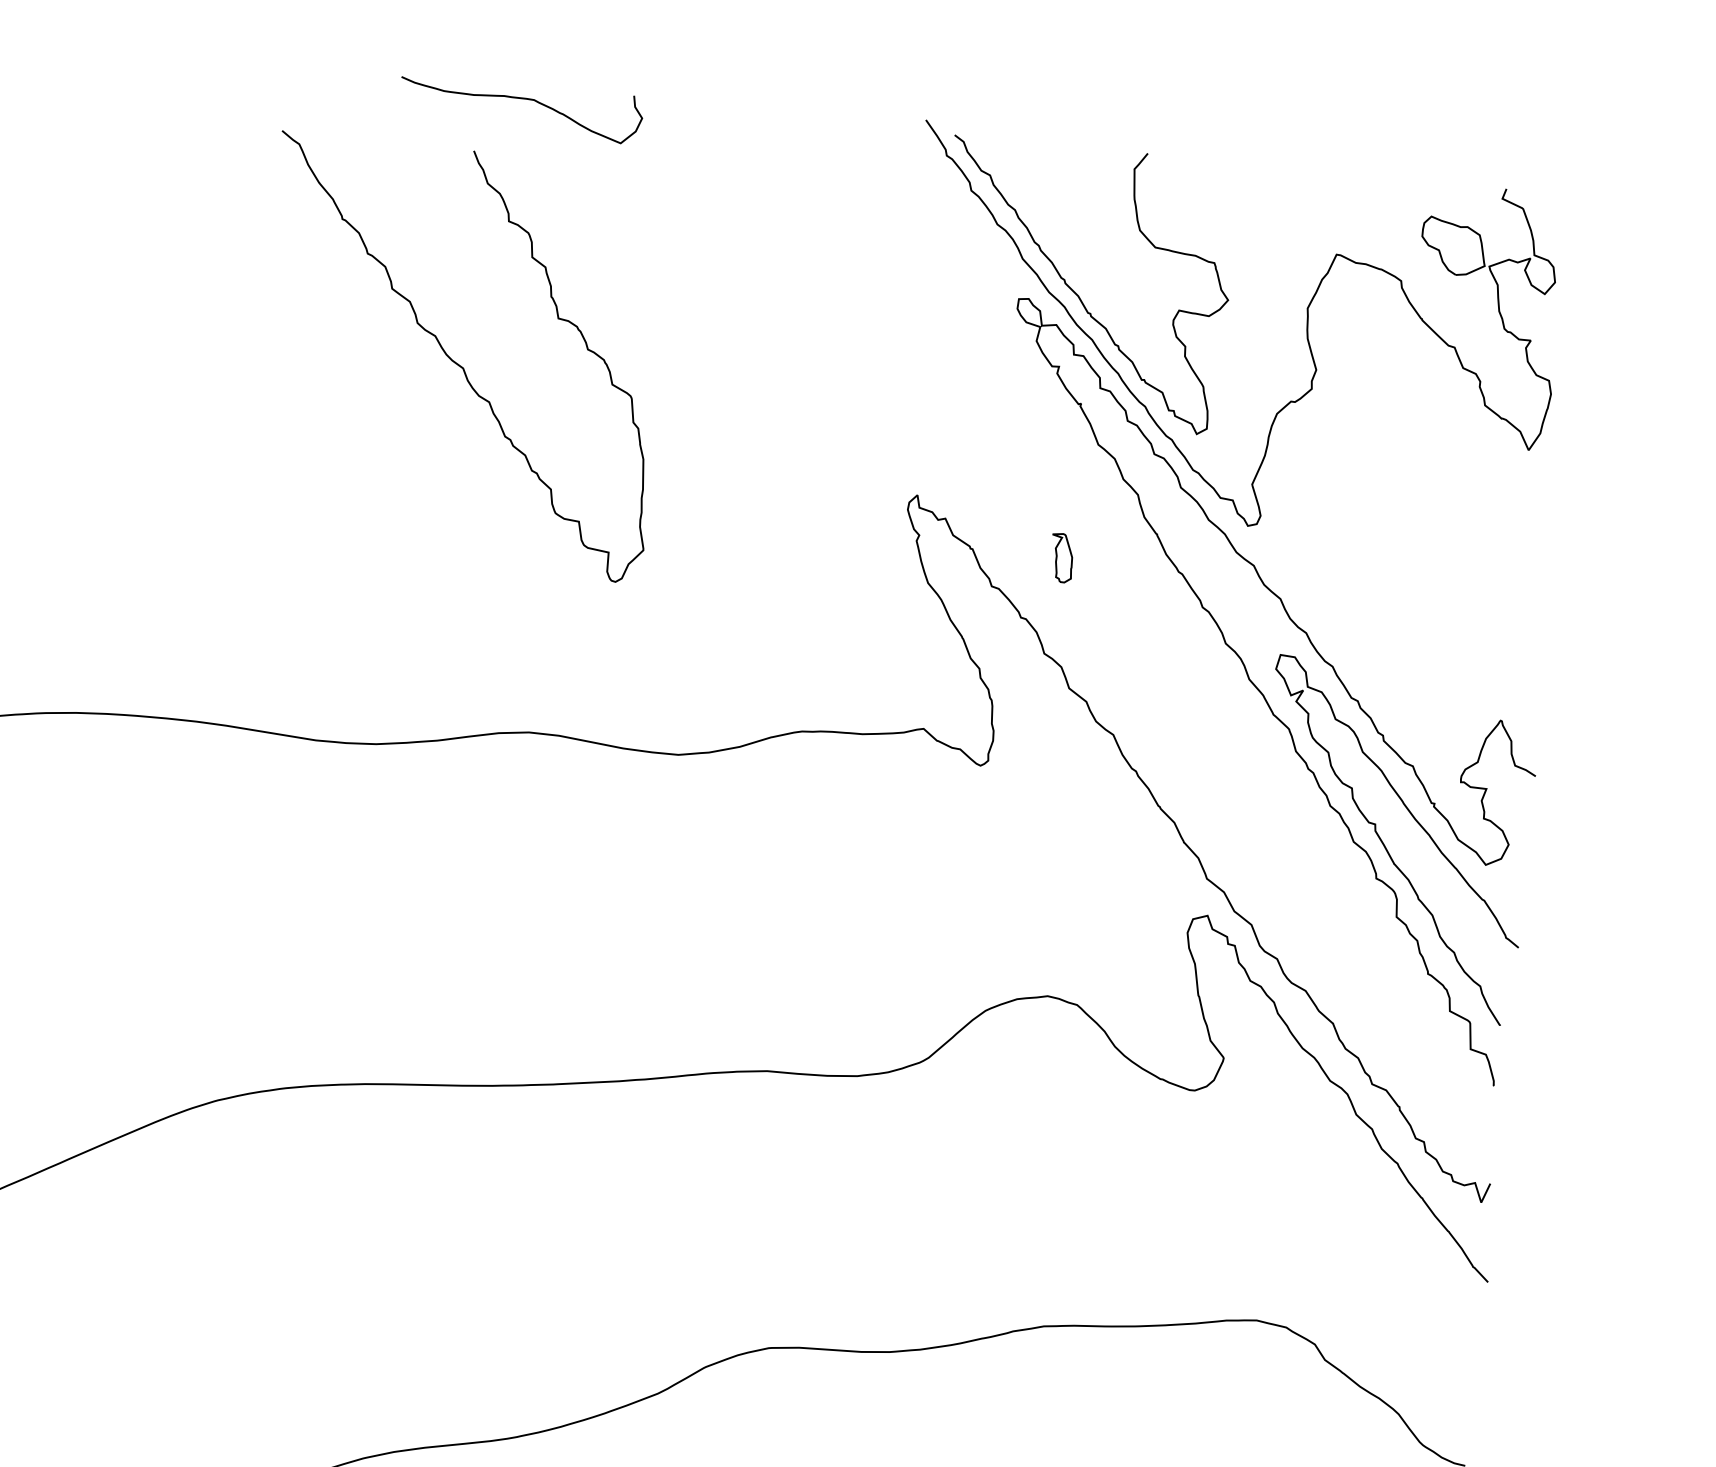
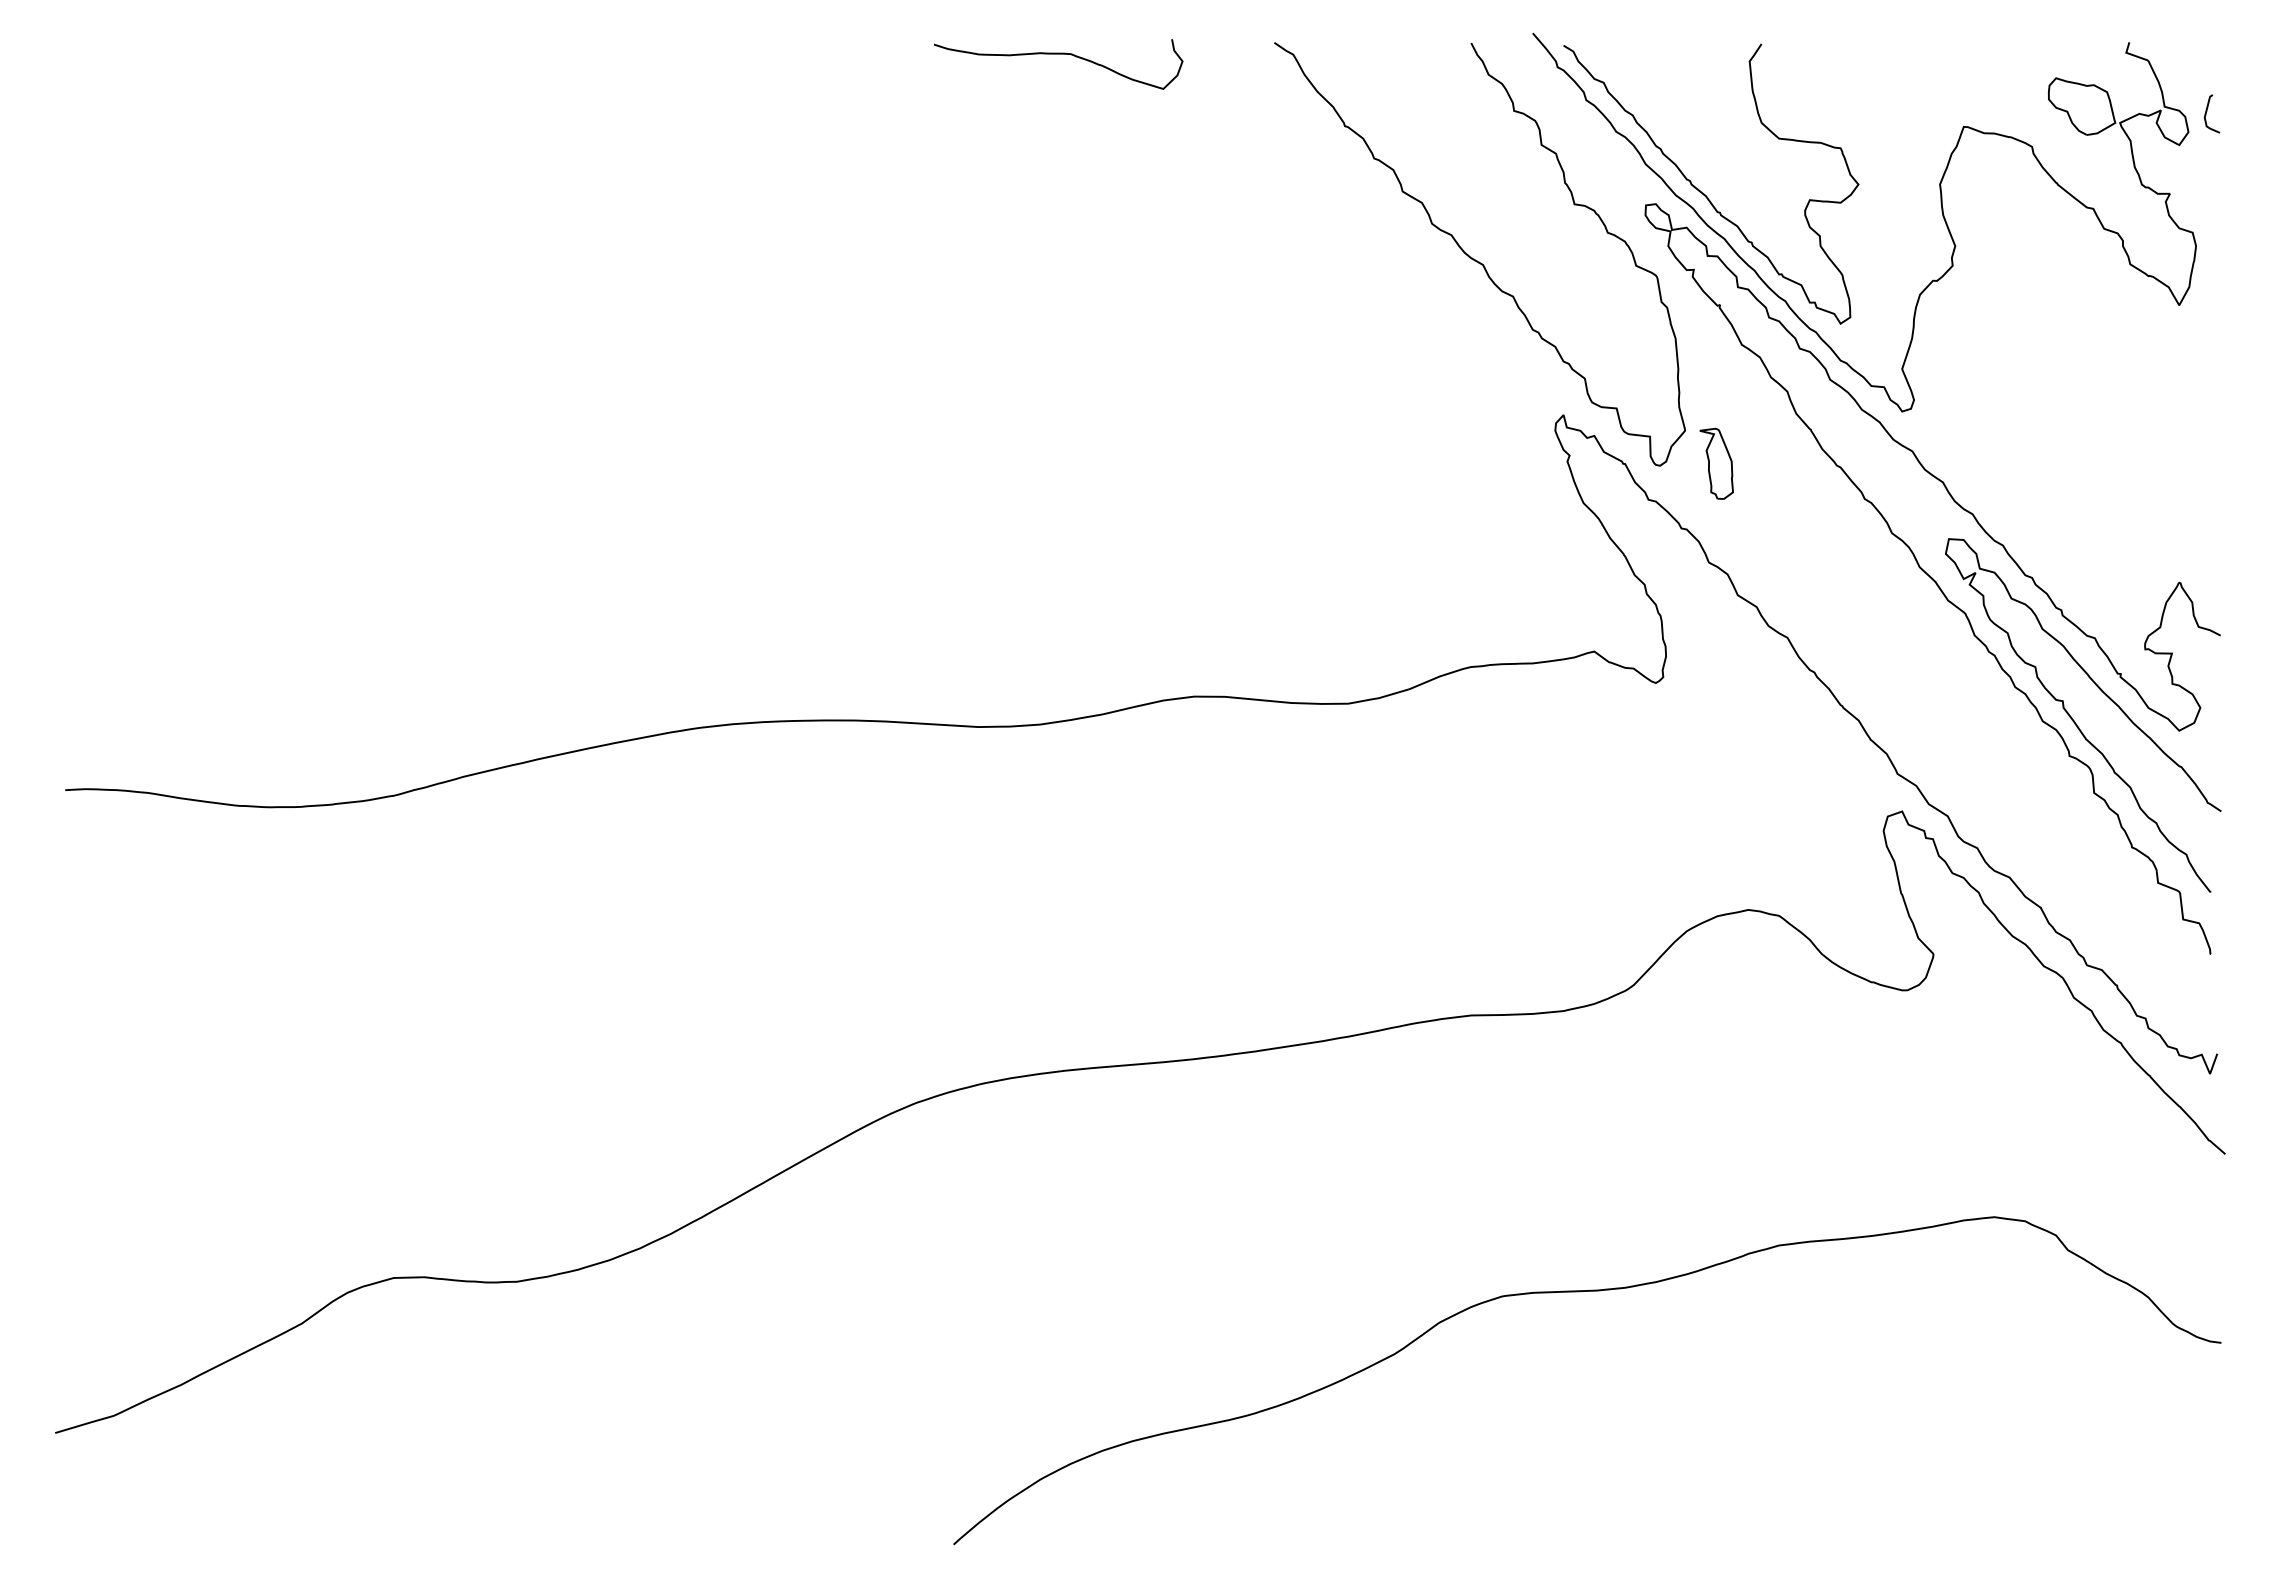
curve: (521, 99) -> (1058, 54), moved
curve: (1575, 264) -> (2207, 111), added
curve: (458, 363) -> (1477, 260), moved
part: (1061, 557) -> (1716, 463), size x1.43

